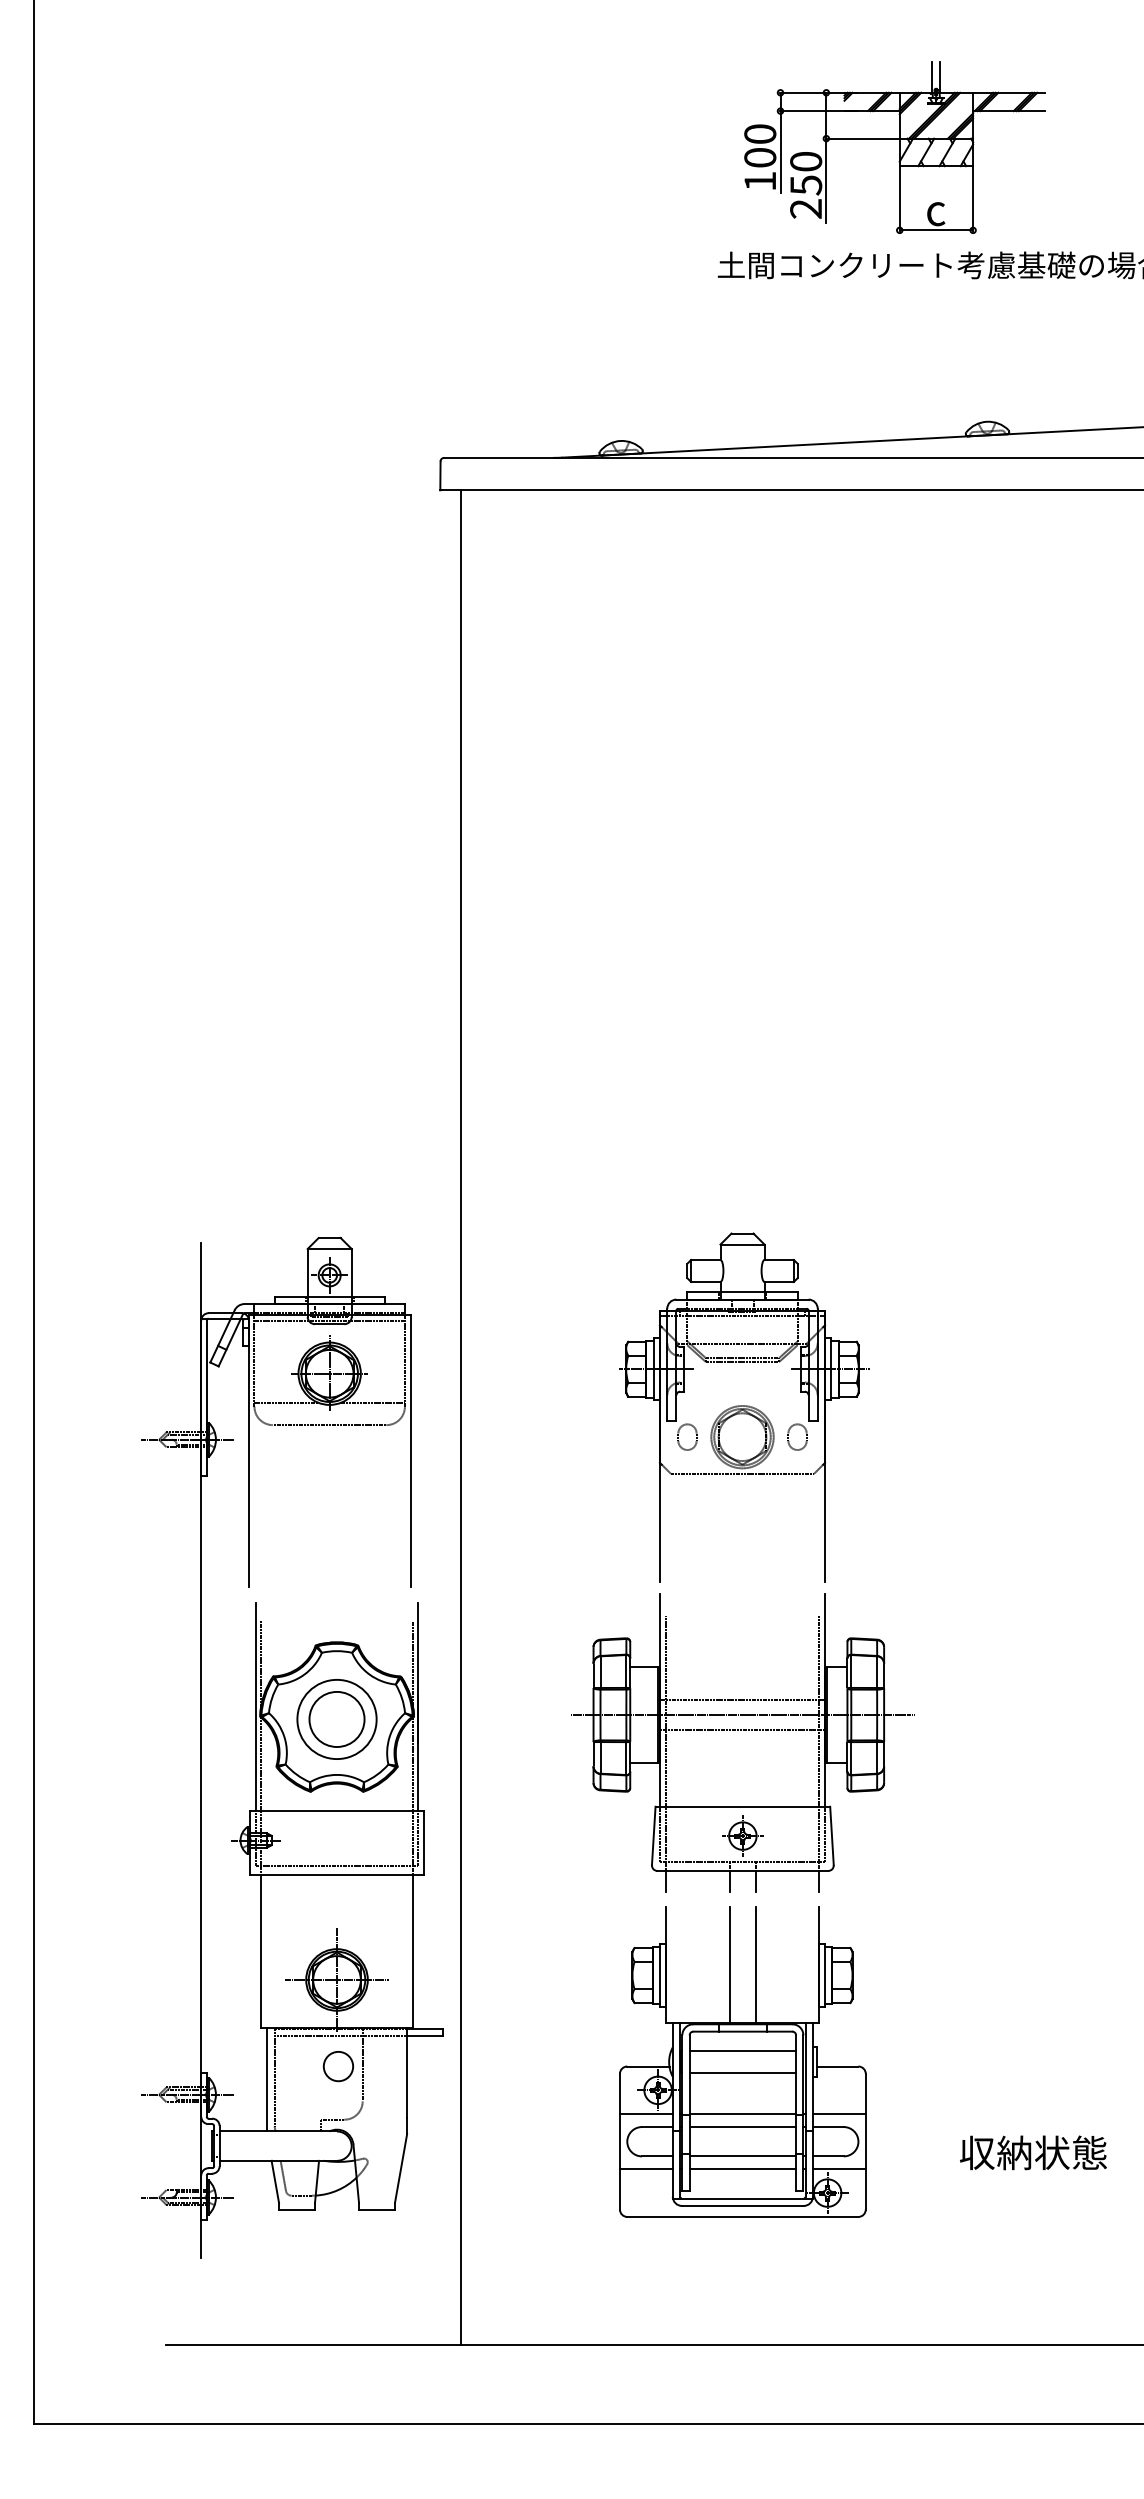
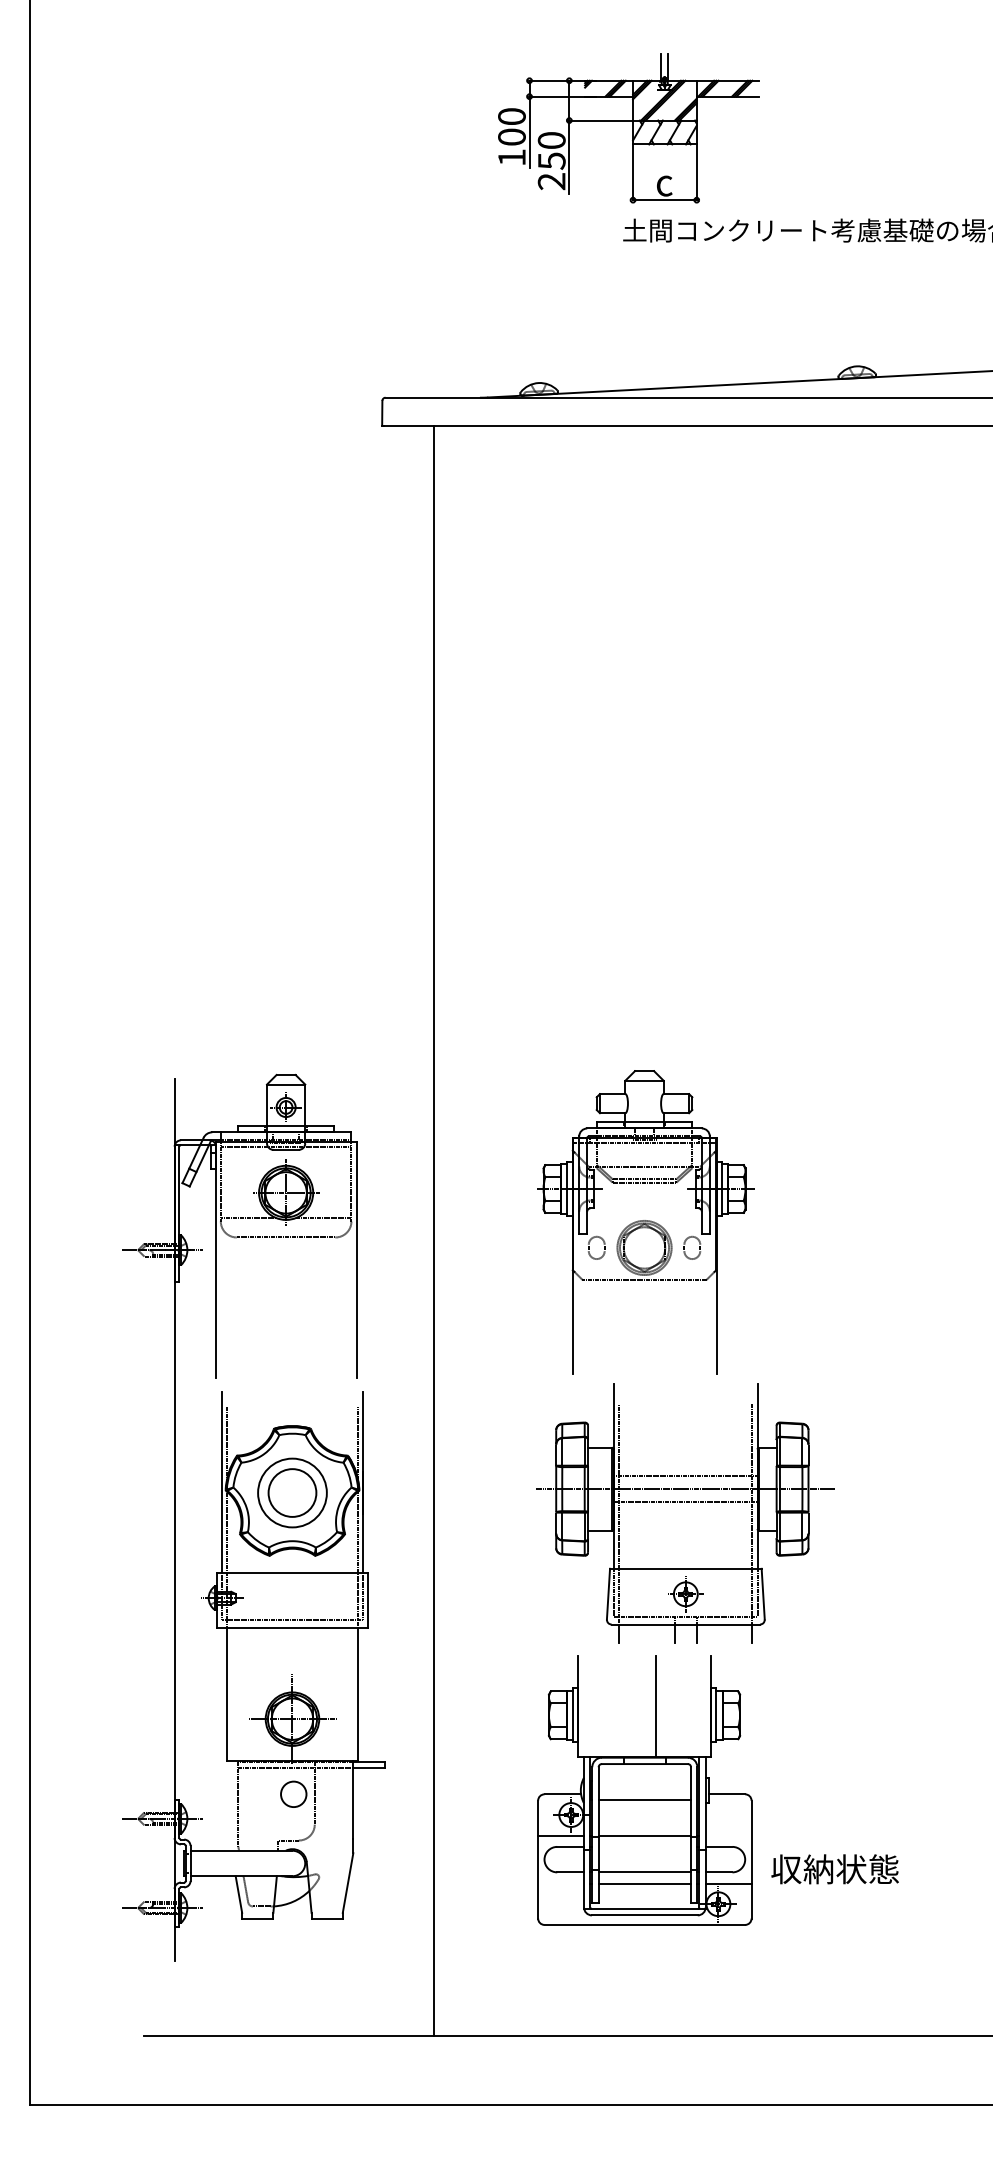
part: (894, 147) -> (628, 128), moved
line: (460, 1417) -> (433, 1230), moved
part: (741, 1730) -> (684, 1502), moved
line: (729, 1964) -> (633, 1705), removed
line: (742, 2050) -> (644, 1780), removed
line: (266, 2079) -> (231, 1805), removed
line: (839, 2113) -> (728, 1835), removed
line: (742, 2126) -> (644, 1846), removed
text: (1032, 2153) -> (834, 1869), moved
line: (646, 2169) -> (561, 1883), removed

